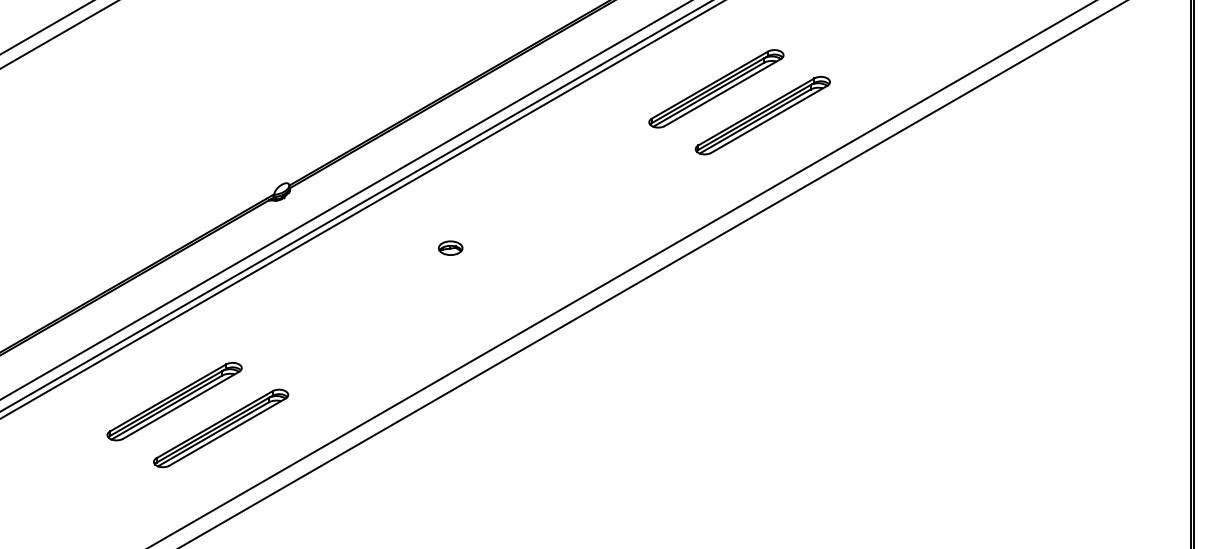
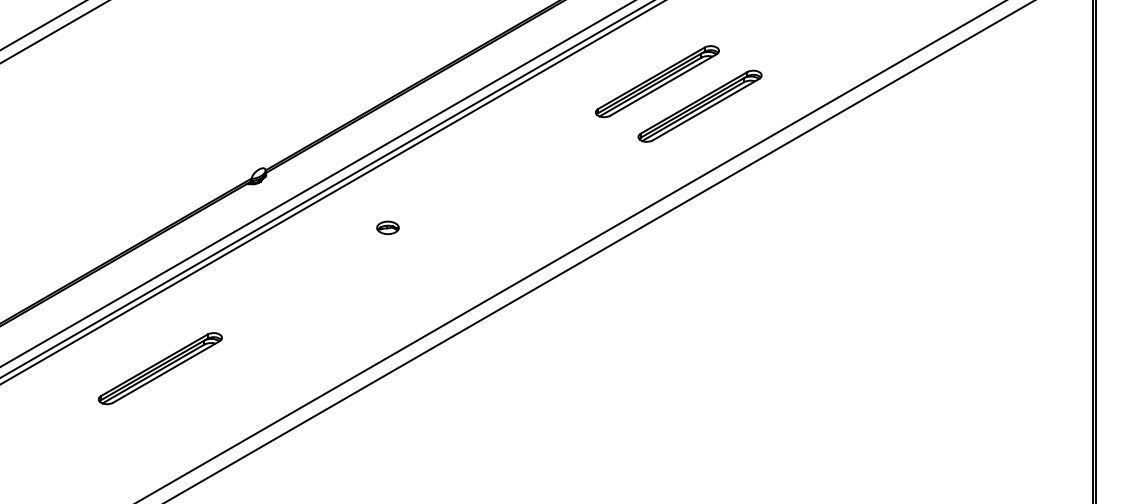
part: (450, 247) -> (387, 227), moved
part: (221, 428) -> (203, 393), removed

